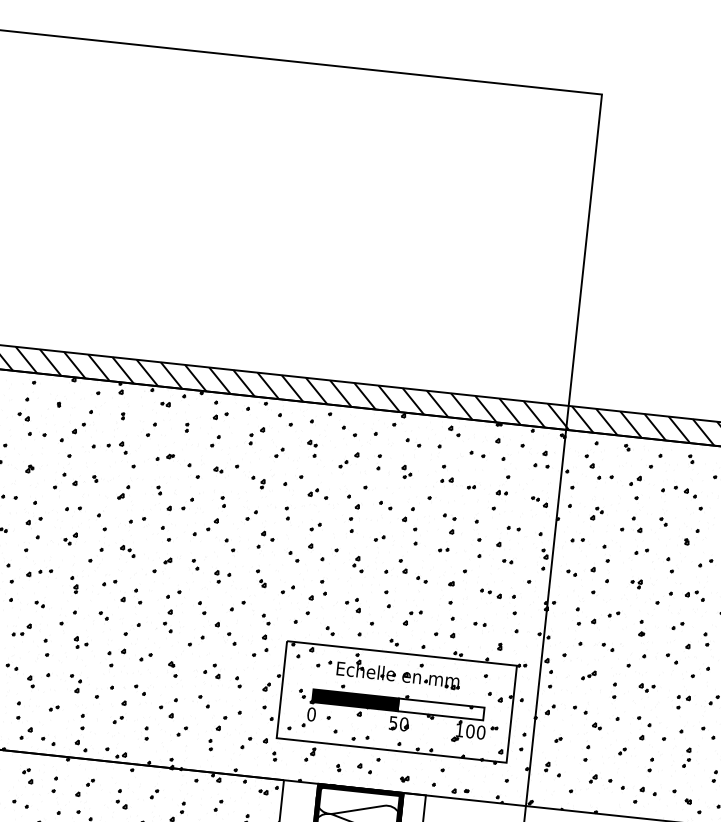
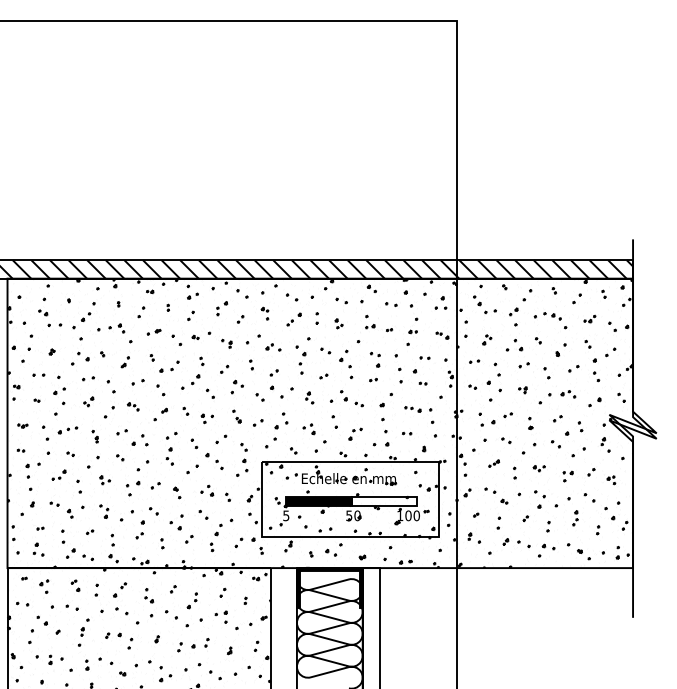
text: (311, 714) -> (286, 515), 0 -> 5

